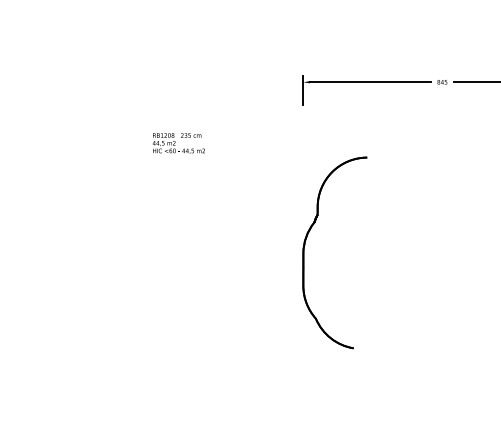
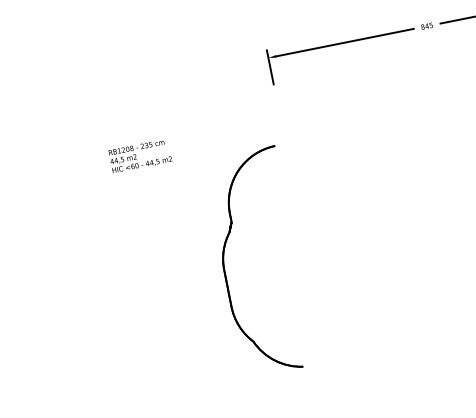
part: (305, 245) -> (224, 260), moved

